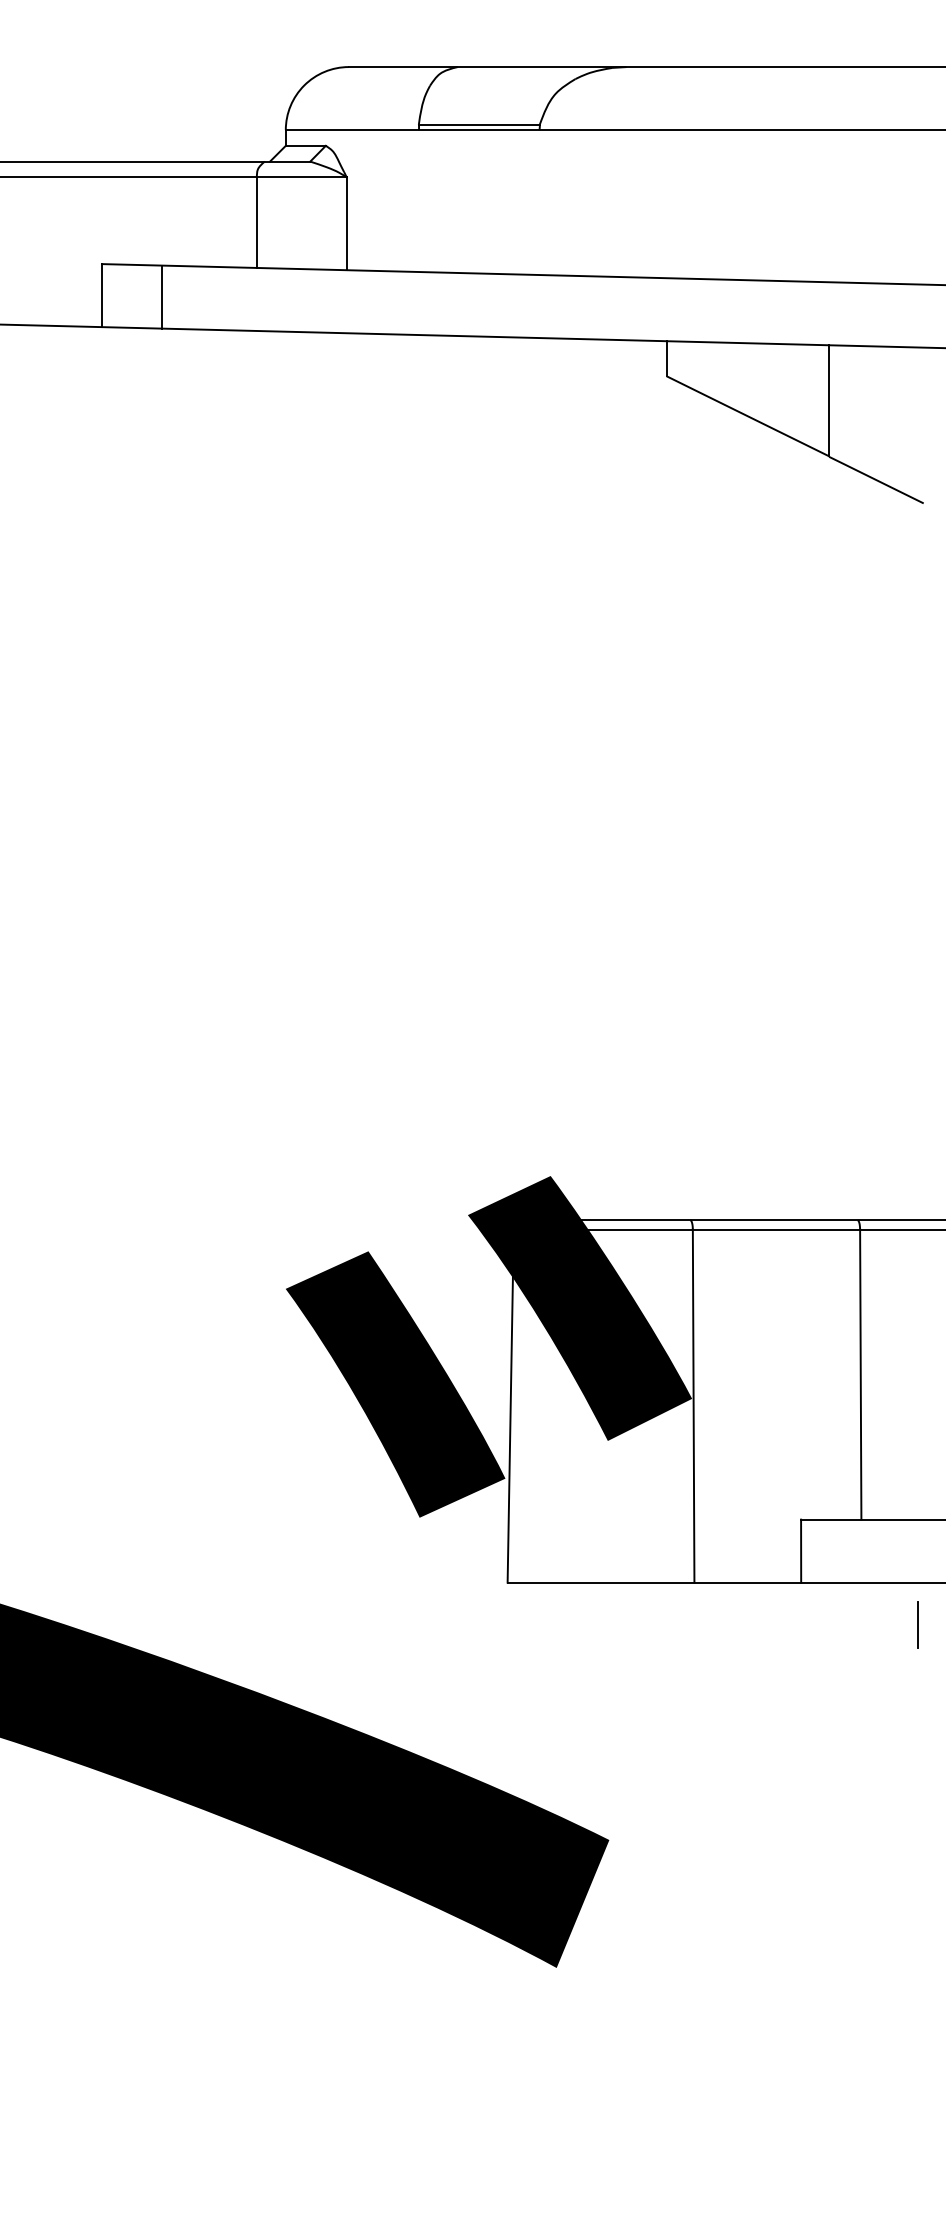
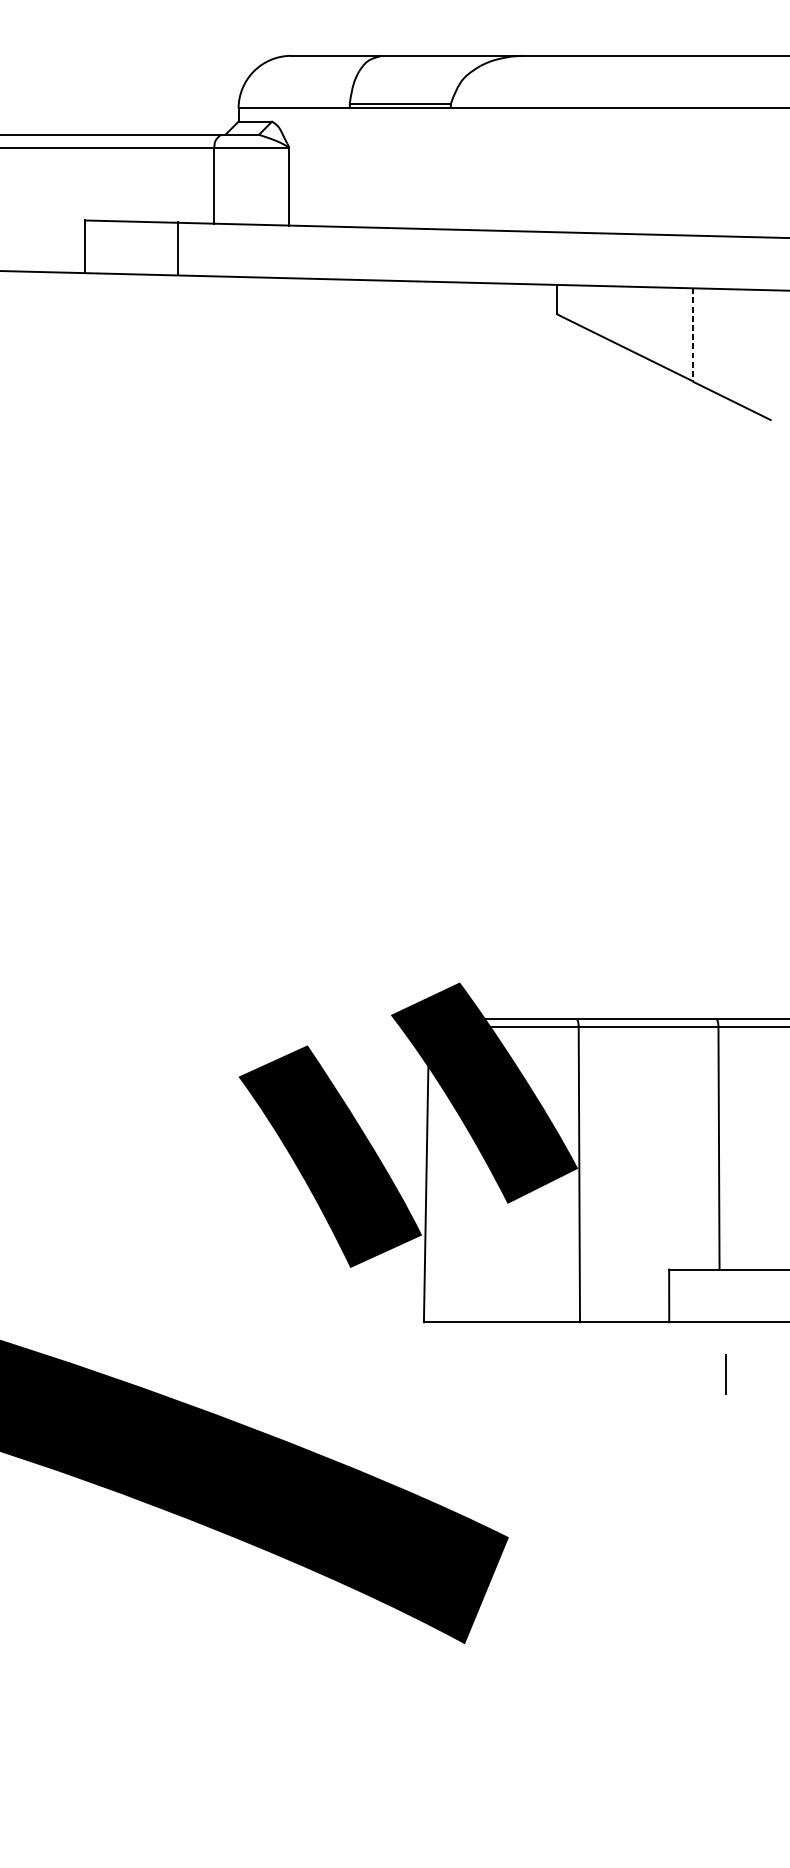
line: (162, 296) -> (178, 247), moved
line: (829, 400) -> (692, 334), solid -> dashed
line: (917, 1624) -> (726, 1373), moved

